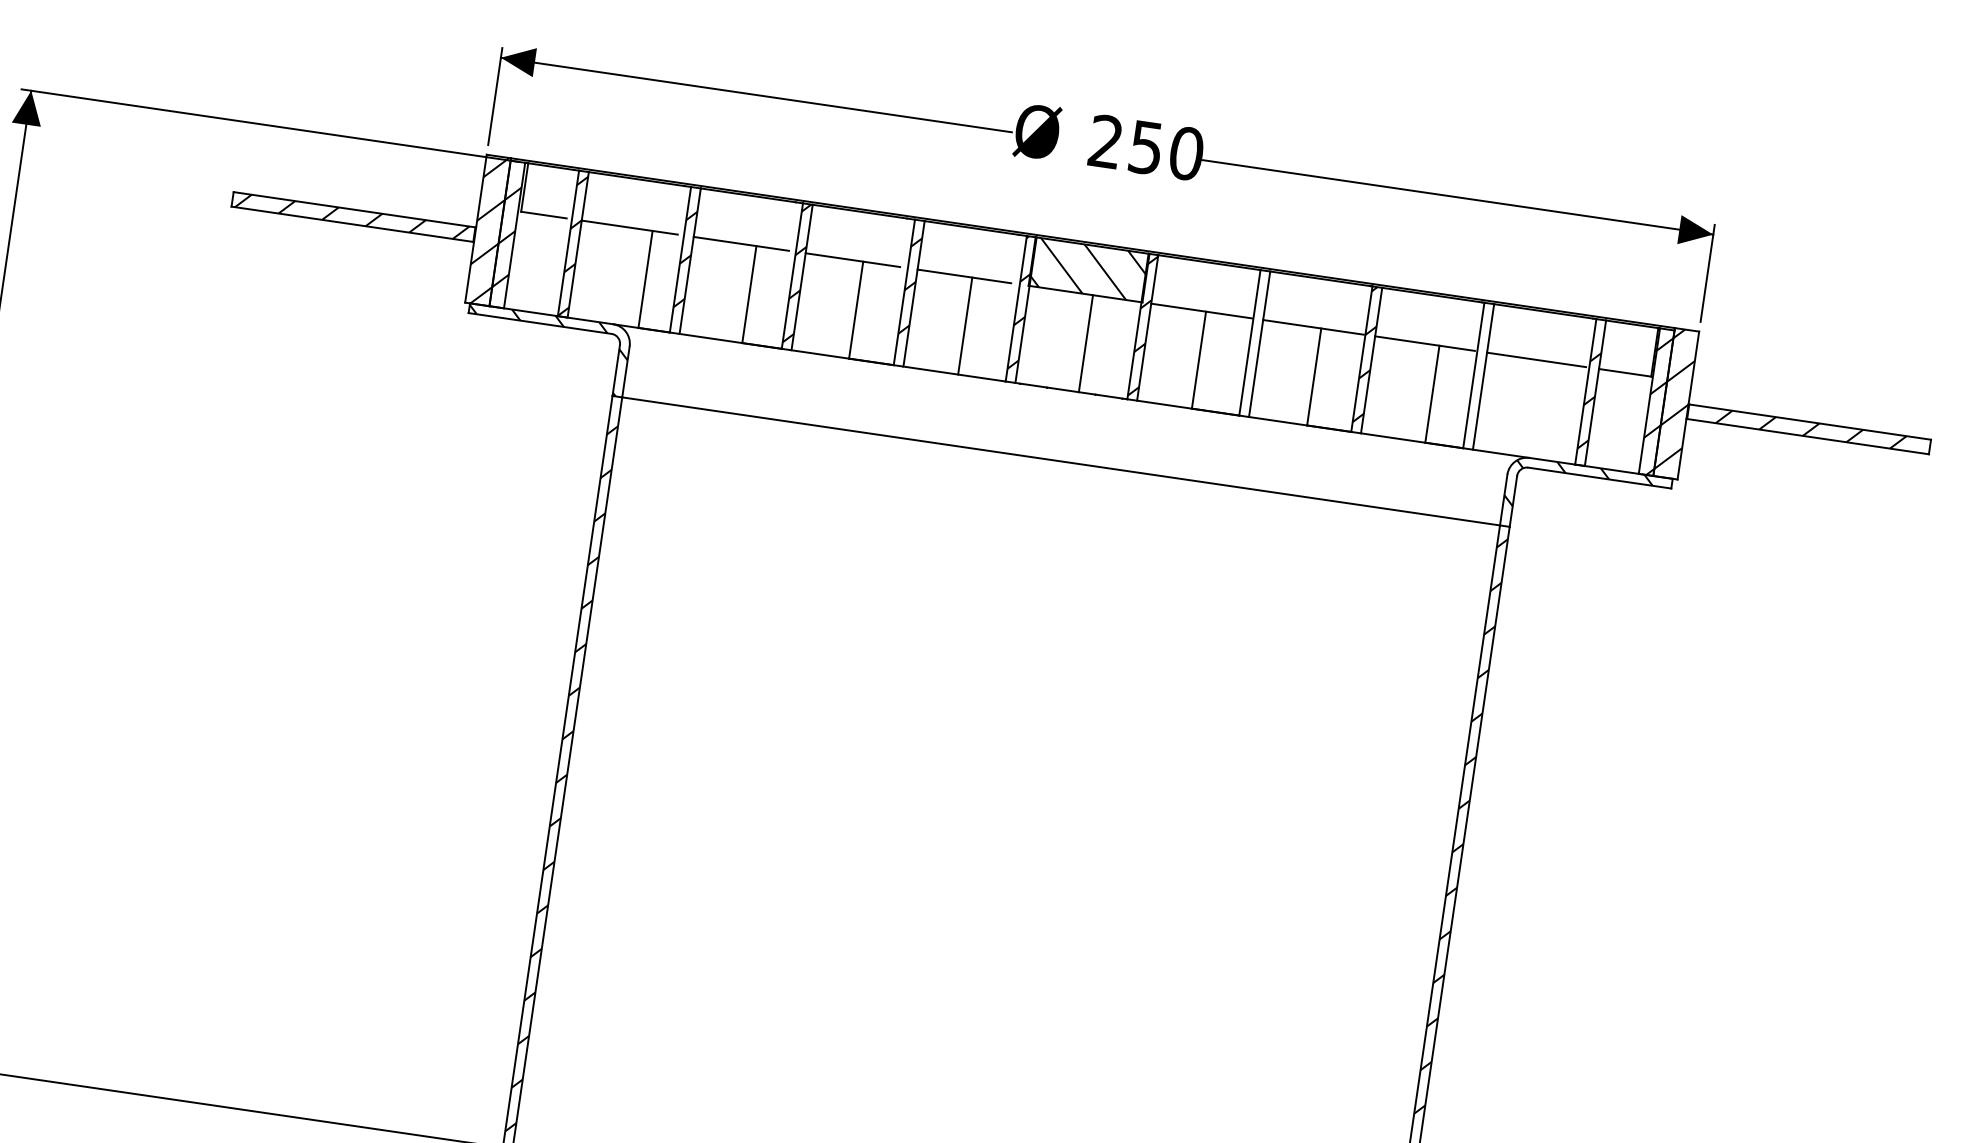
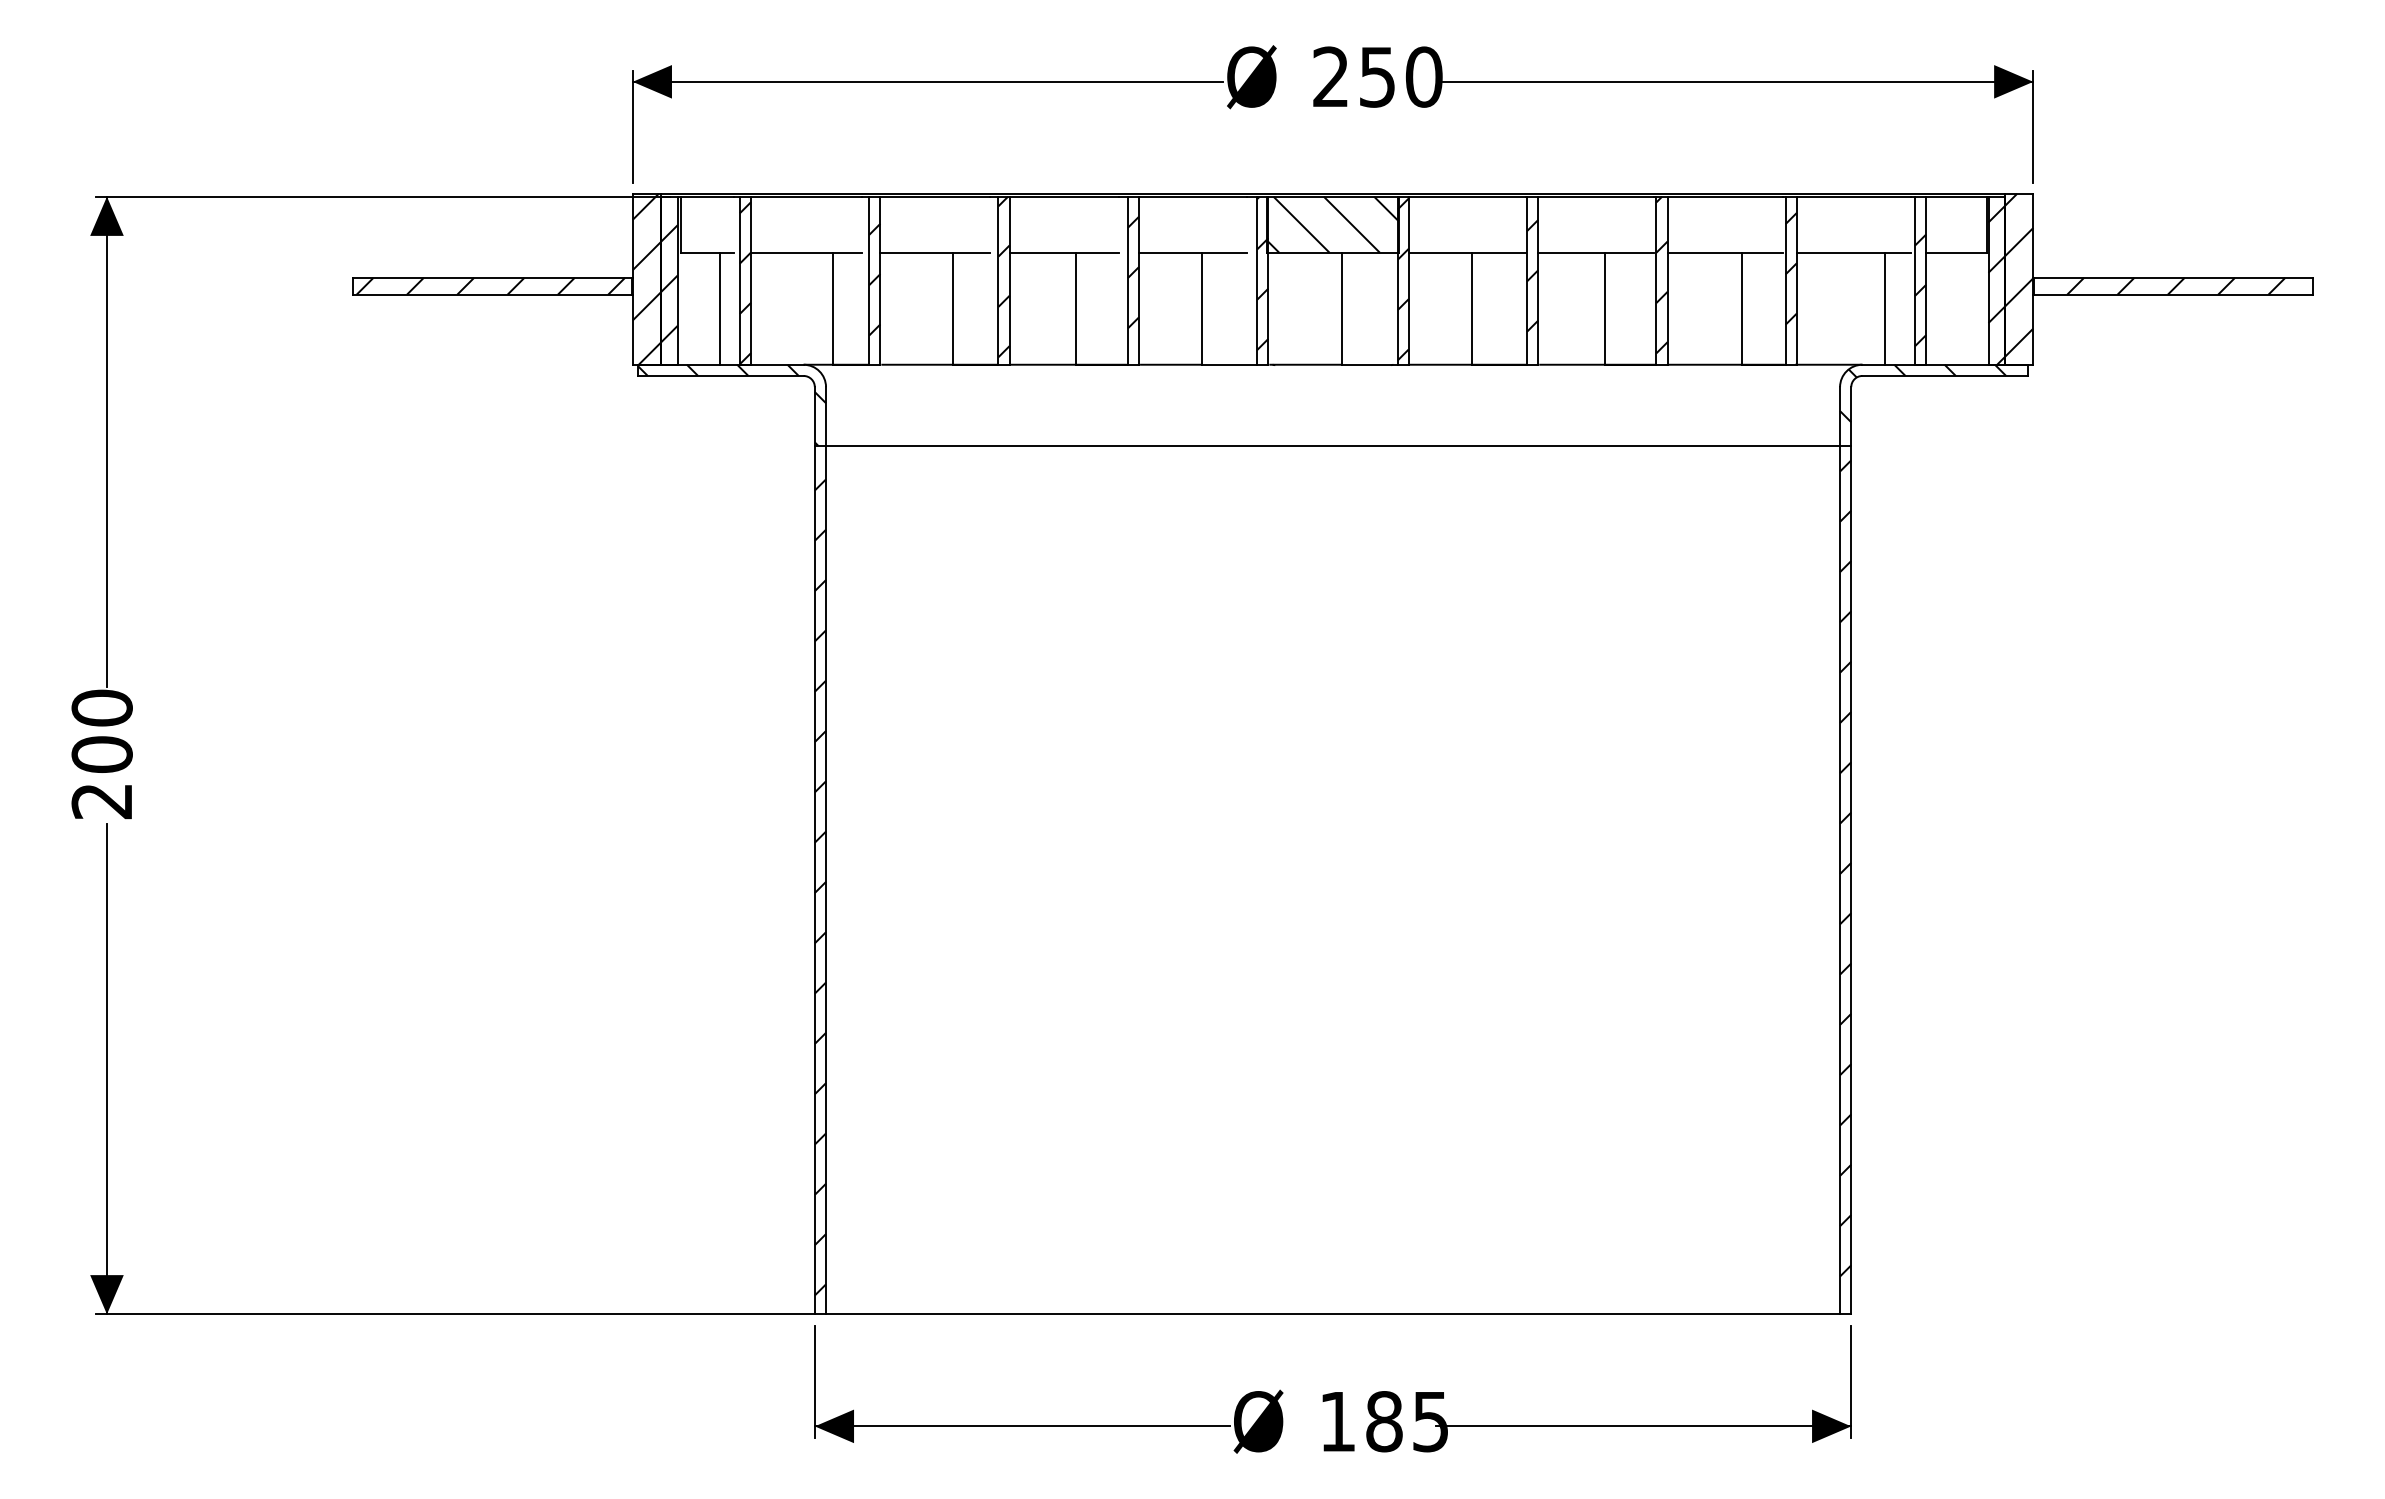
line: (547, 264) -> (719, 308), added
hatch: (1255, 339) -> (1532, 275), added
hatch: (1477, 382) -> (1790, 288), added
line: (1555, 412) -> (1884, 308), added

